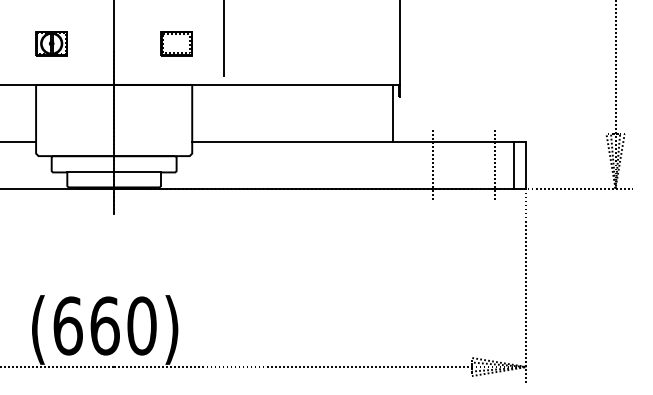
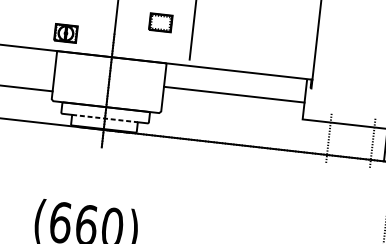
part: (51, 43) -> (65, 33), moved
part: (176, 43) -> (160, 22), moved
line: (292, 142) -> (234, 94), moved
line: (114, 172) -> (105, 118), solid -> dashed

